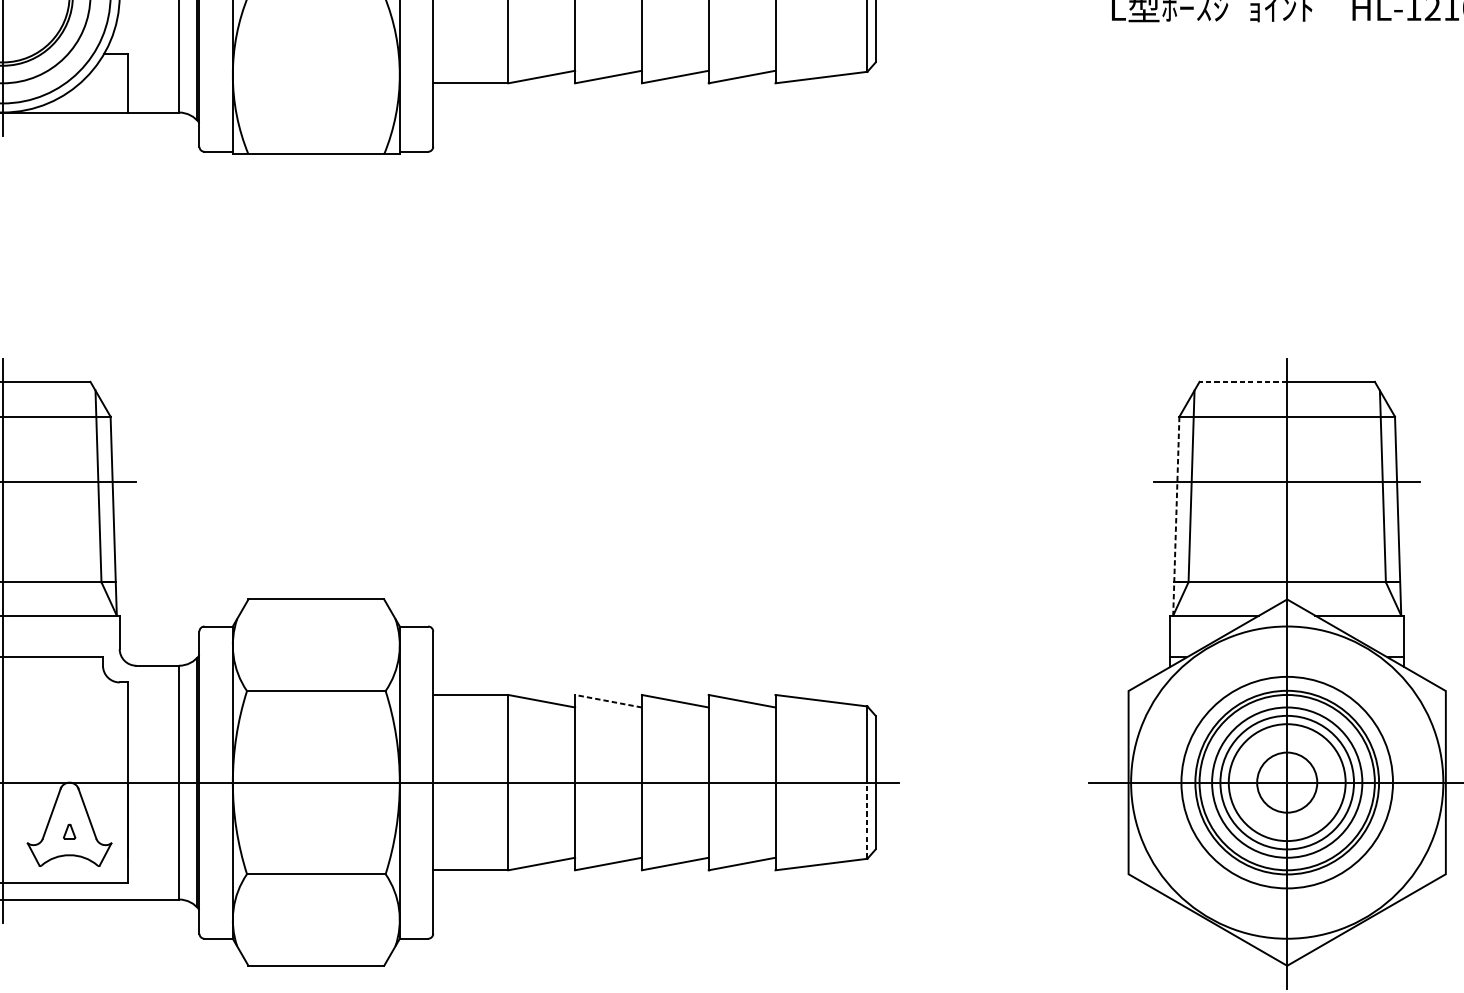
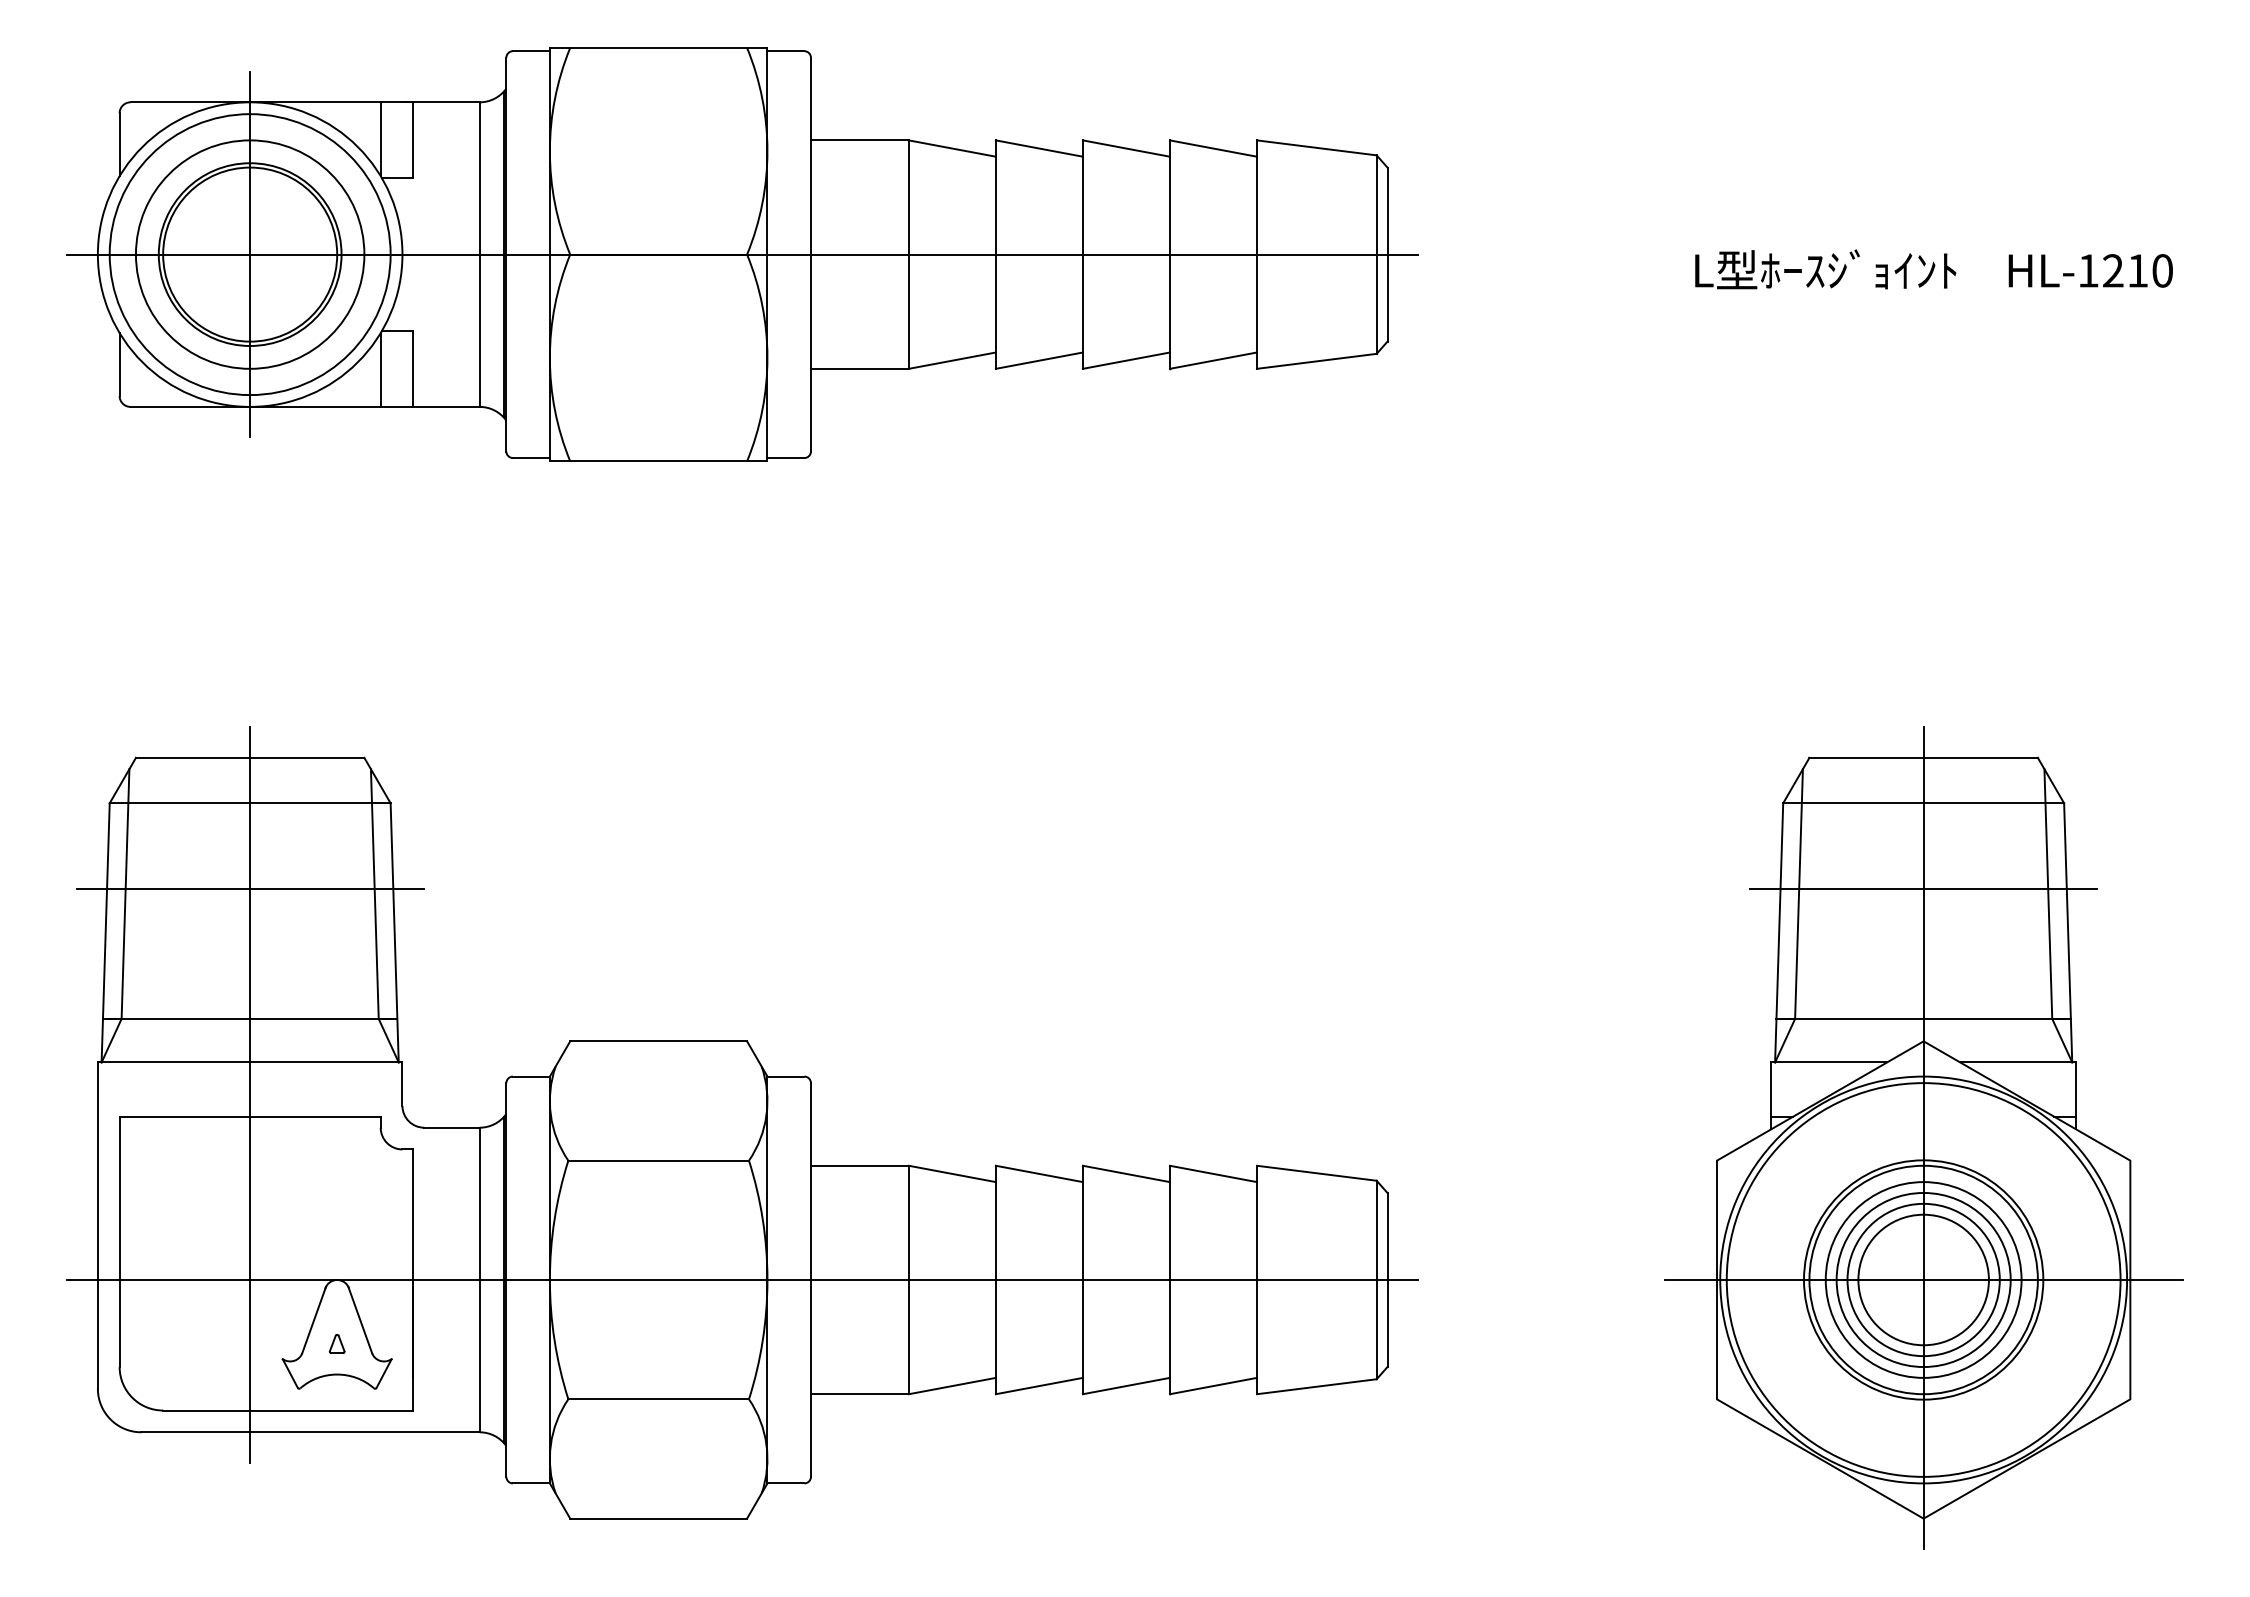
line: (102, 83) -> (380, 369), added
line: (1243, 381) -> (1866, 757), dashed -> solid
line: (1176, 515) -> (1779, 932), dashed -> solid
line: (607, 700) -> (1038, 1173), dashed -> solid
circle: (1287, 782) -> (1923, 1279), size x1.43
circle: (1287, 782) -> (1923, 1279), size x1.67
line: (867, 820) -> (1376, 1329), dashed -> solid

